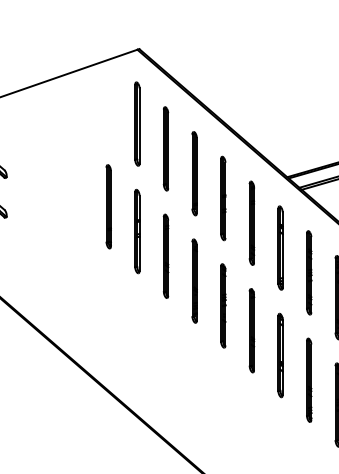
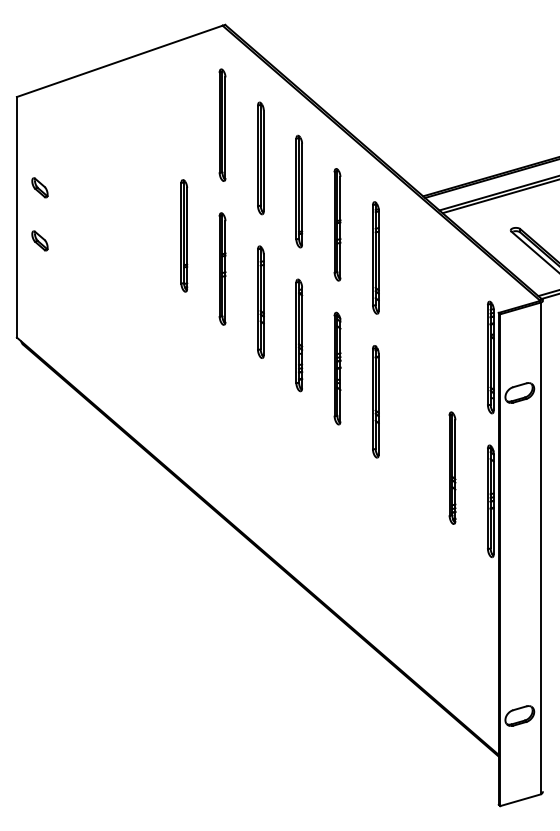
part: (280, 247) -> (414, 290), removed
part: (309, 272) -> (452, 324), removed
part: (280, 355) -> (414, 434), removed

